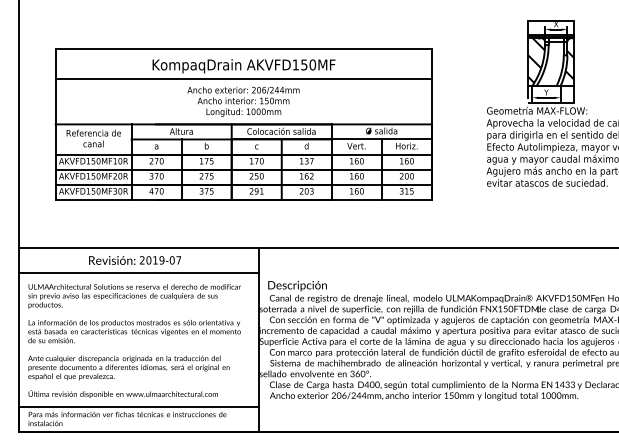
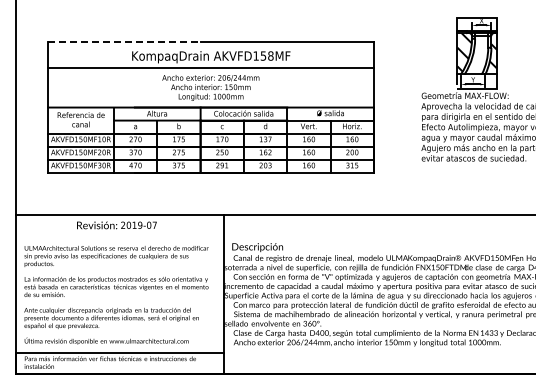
line: (143, 49) -> (124, 42), solid -> dashed
text: (312, 64) -> (270, 55), AKVFD150MF -> AKVFD158MF
line: (139, 272) -> (120, 235), removed

